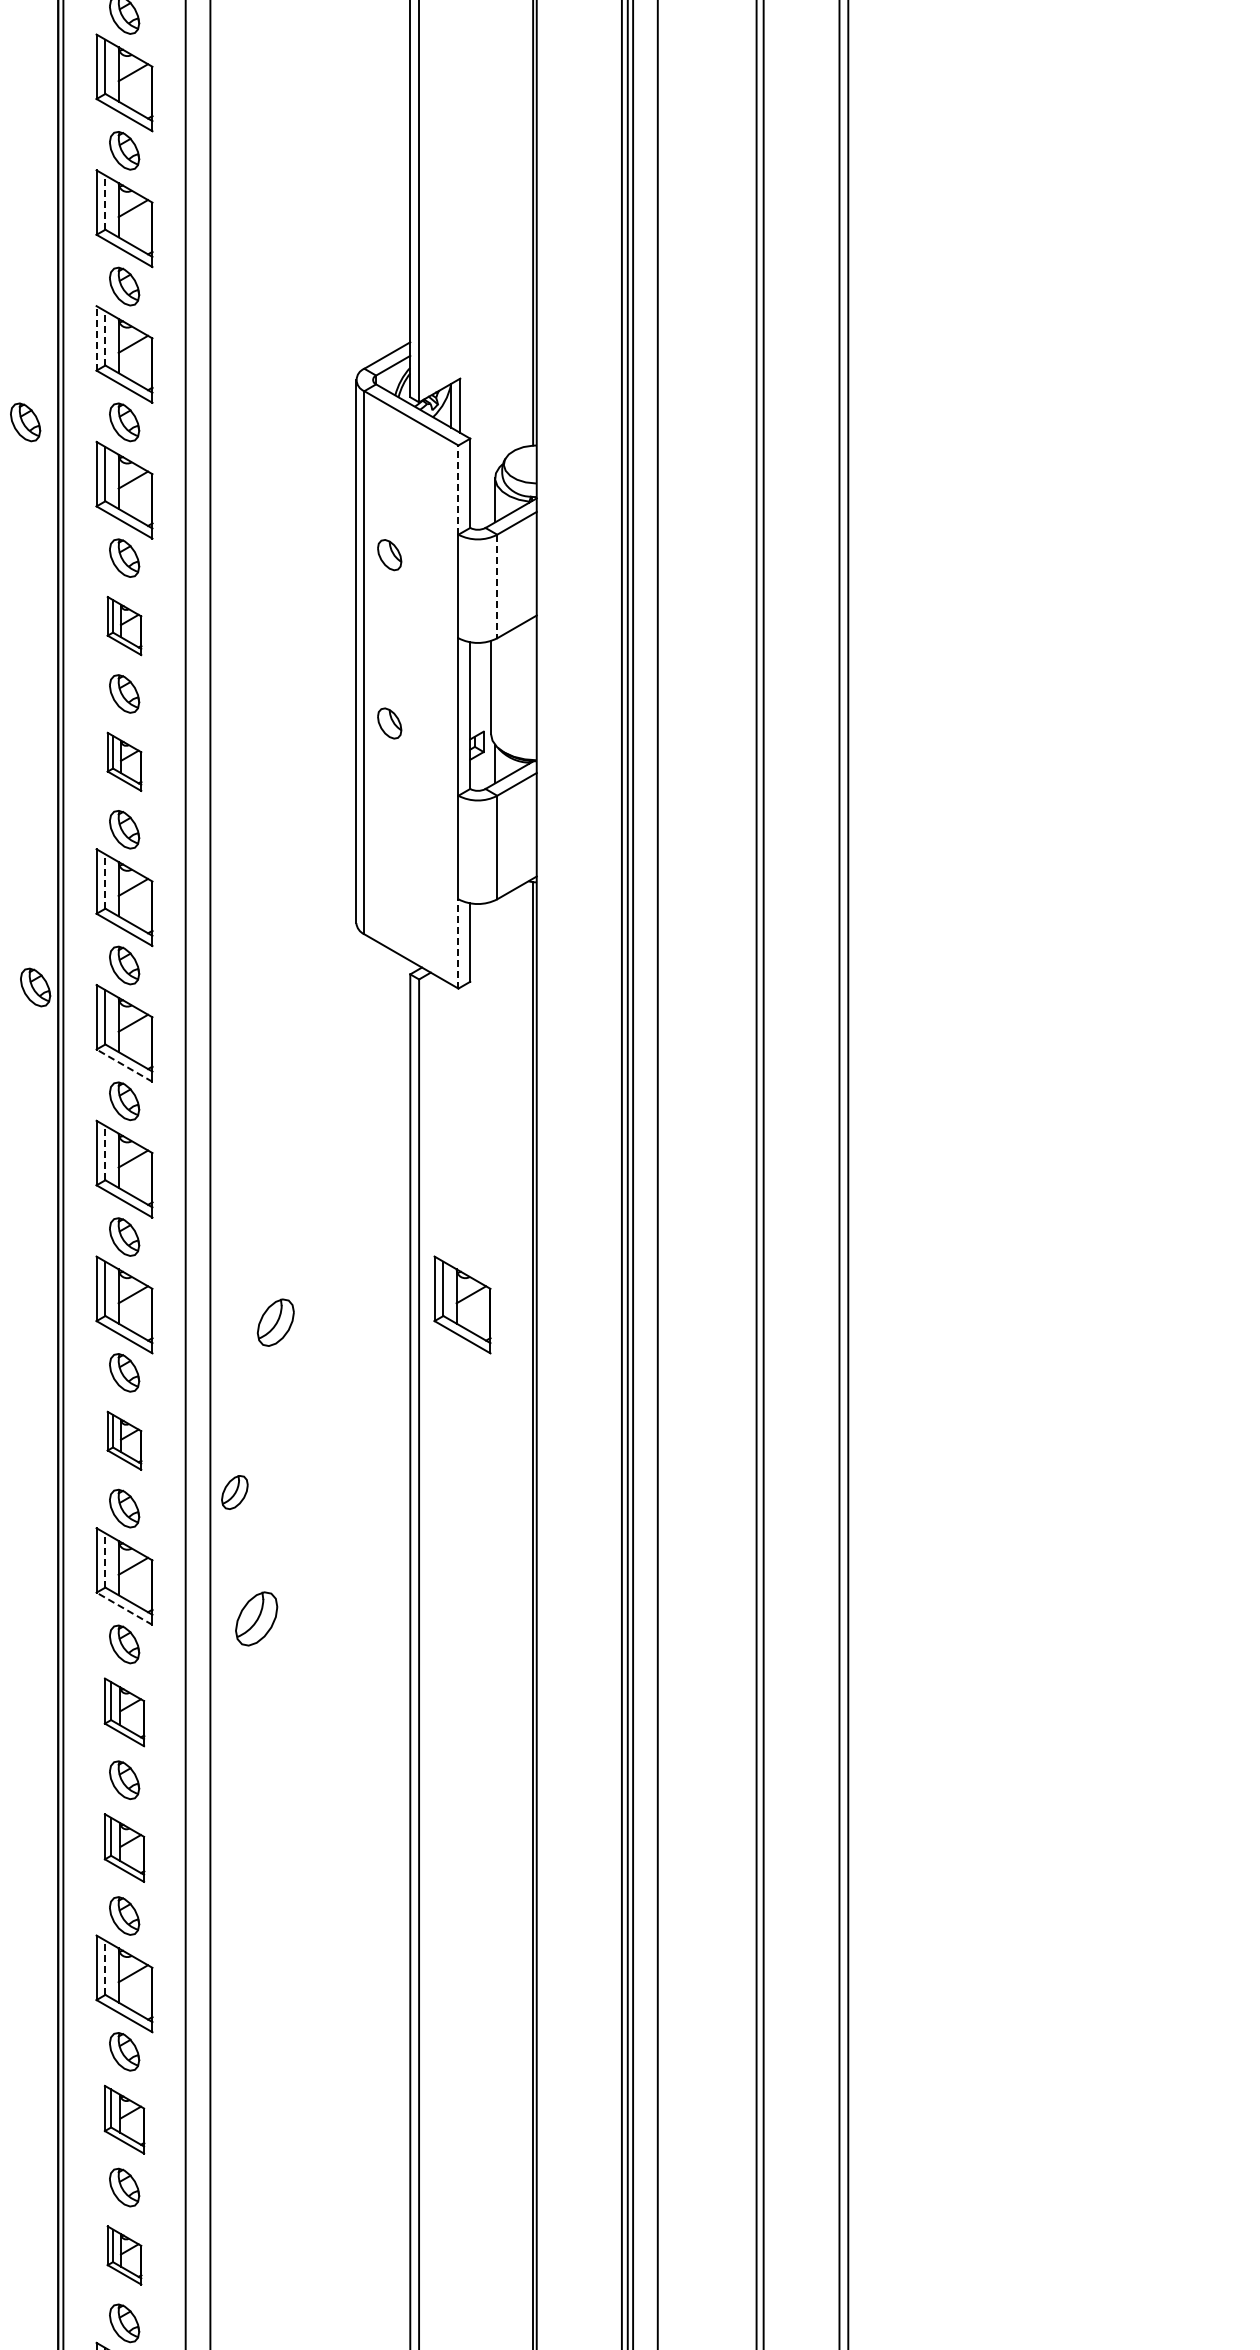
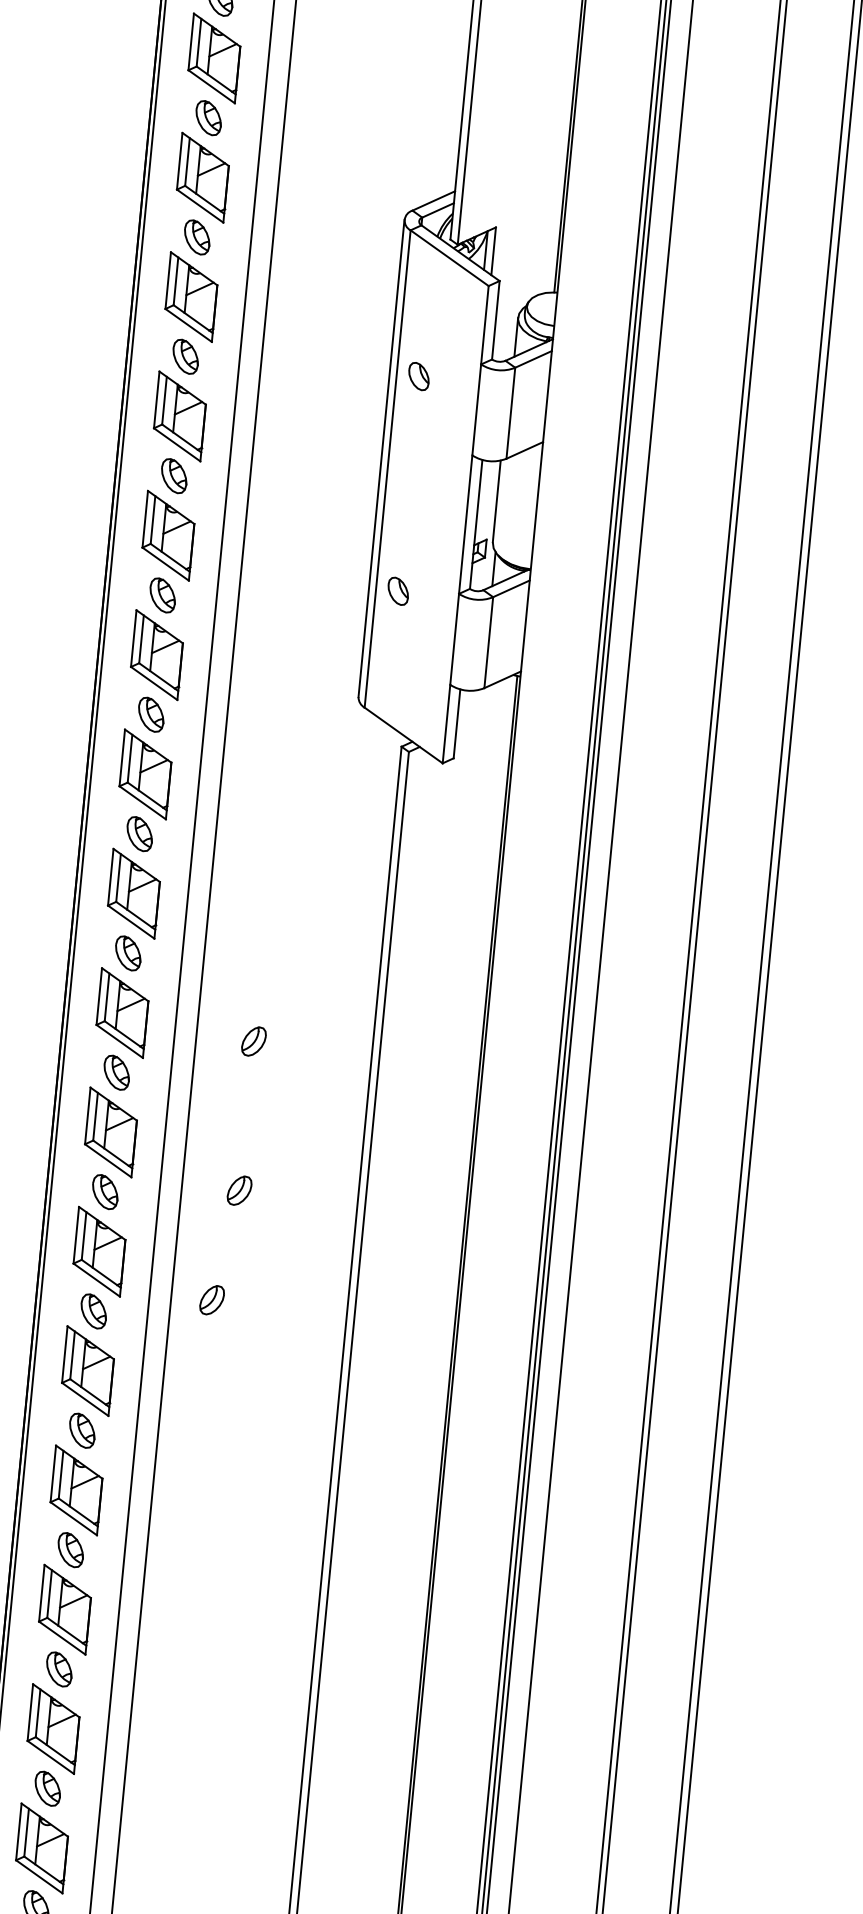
line: (105, 202) -> (199, 42), dashed -> solid
line: (96, 337) -> (179, 160), dashed -> solid
line: (105, 337) -> (187, 161), dashed -> solid
part: (25, 422) -> (110, 229), removed
line: (458, 490) -> (484, 325), dashed -> solid
line: (497, 586) -> (511, 413), dashed -> solid
part: (124, 625) -> (179, 415), size x1.67
part: (389, 723) -> (398, 591), moved
part: (124, 761) -> (168, 535), size x1.67
line: (105, 881) -> (141, 639), dashed -> solid
line: (458, 943) -> (446, 723), dashed -> solid
part: (35, 987) -> (71, 726), removed
line: (124, 1065) -> (142, 802), dashed -> solid
line: (105, 1152) -> (118, 877), dashed -> solid
part: (462, 1304) -> (419, 1041), removed
part: (275, 1322) -> (253, 1041), size x0.71
part: (124, 1440) -> (110, 1132), size x1.67
part: (234, 1492) -> (239, 1190), moved
line: (105, 1559) -> (84, 1235), dashed -> solid
line: (124, 1608) -> (96, 1279), dashed -> solid
part: (256, 1618) -> (211, 1299), size x0.62
part: (124, 1712) -> (87, 1371), size x1.43
part: (124, 1847) -> (76, 1489), size x1.43
line: (105, 1967) -> (49, 1593), dashed -> solid
part: (124, 2119) -> (53, 1728), size x1.43
part: (124, 2255) -> (42, 1848), size x1.67

